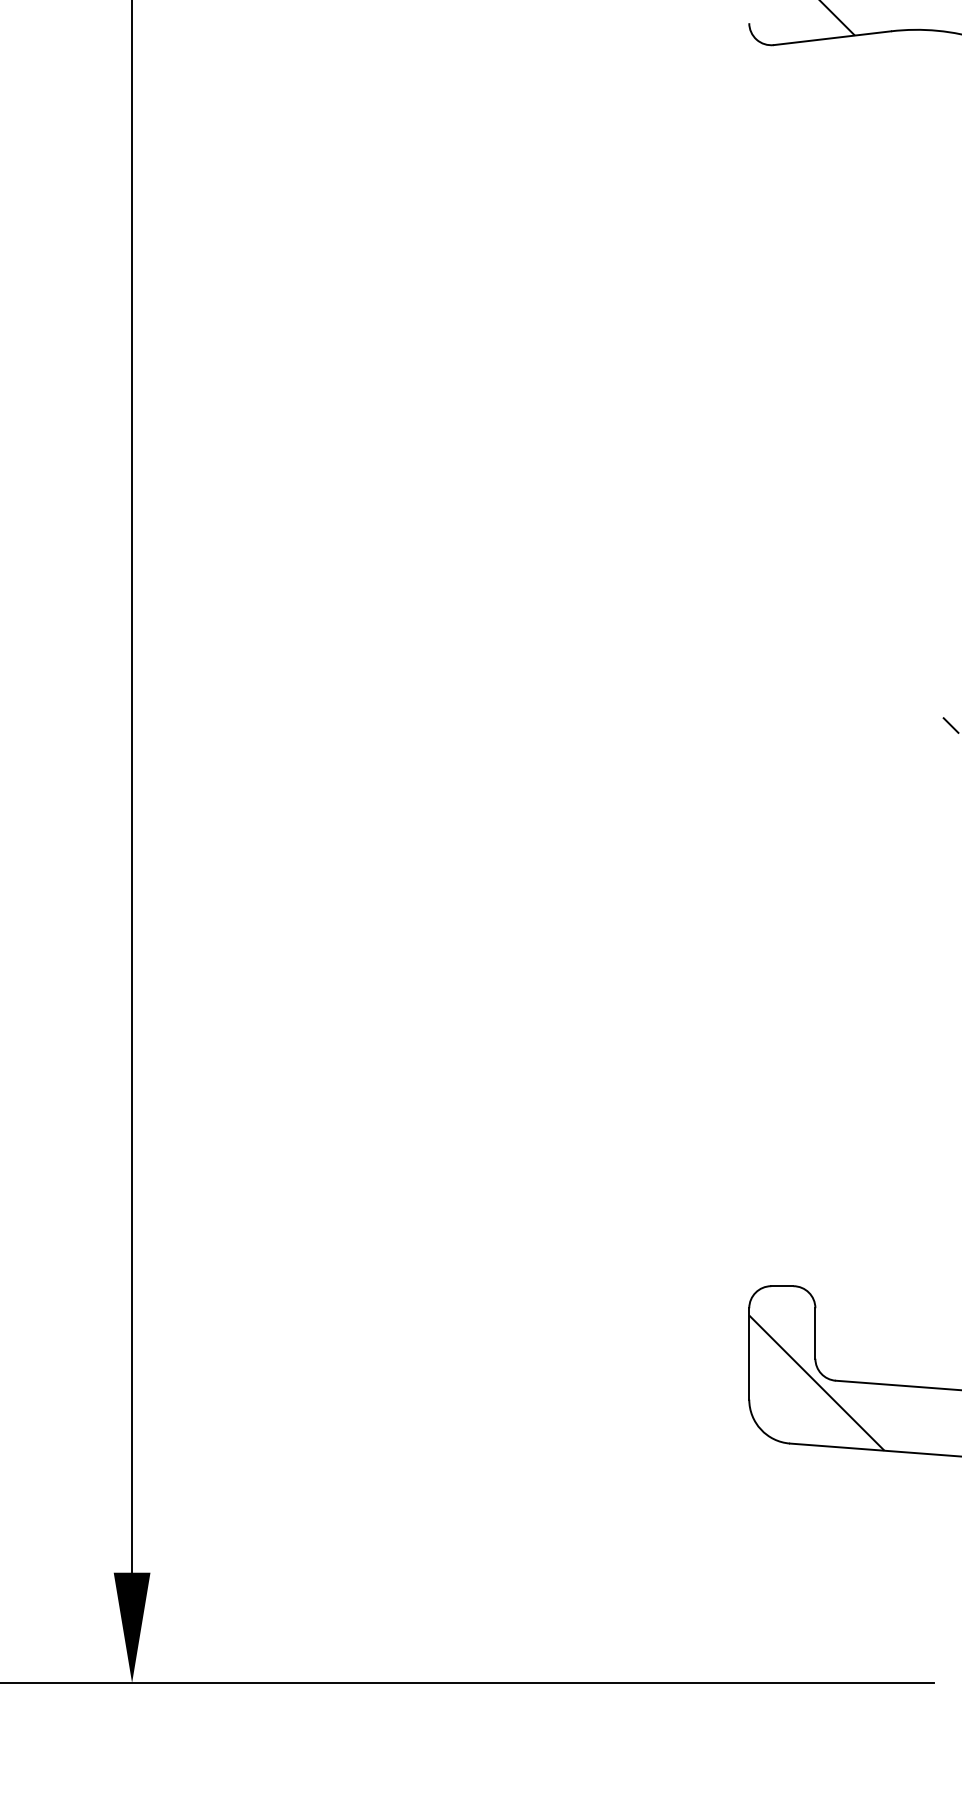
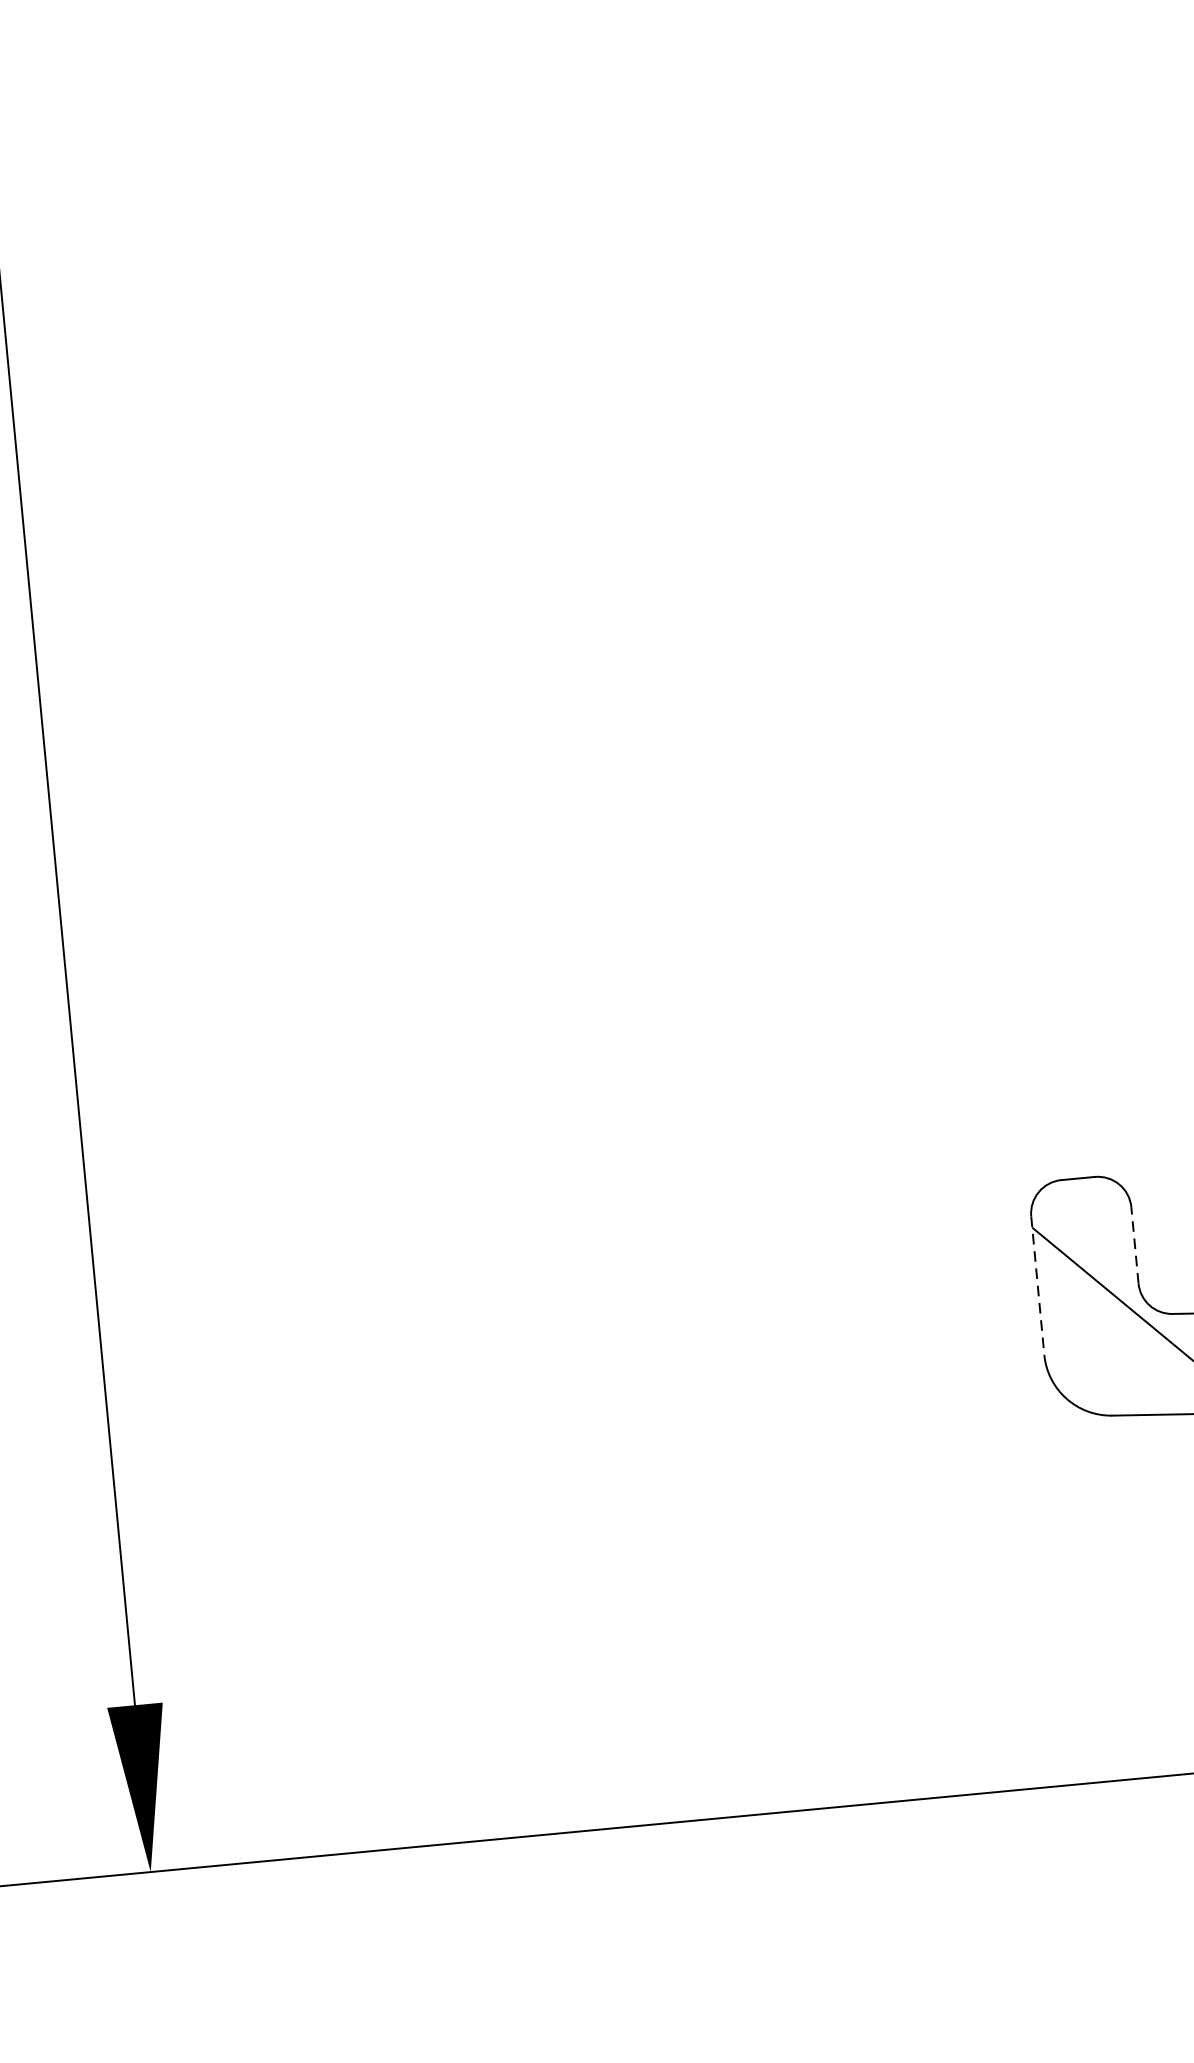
line: (815, 1333) -> (1135, 1245), solid -> dashed
line: (749, 1353) -> (1038, 1285), solid -> dashed

